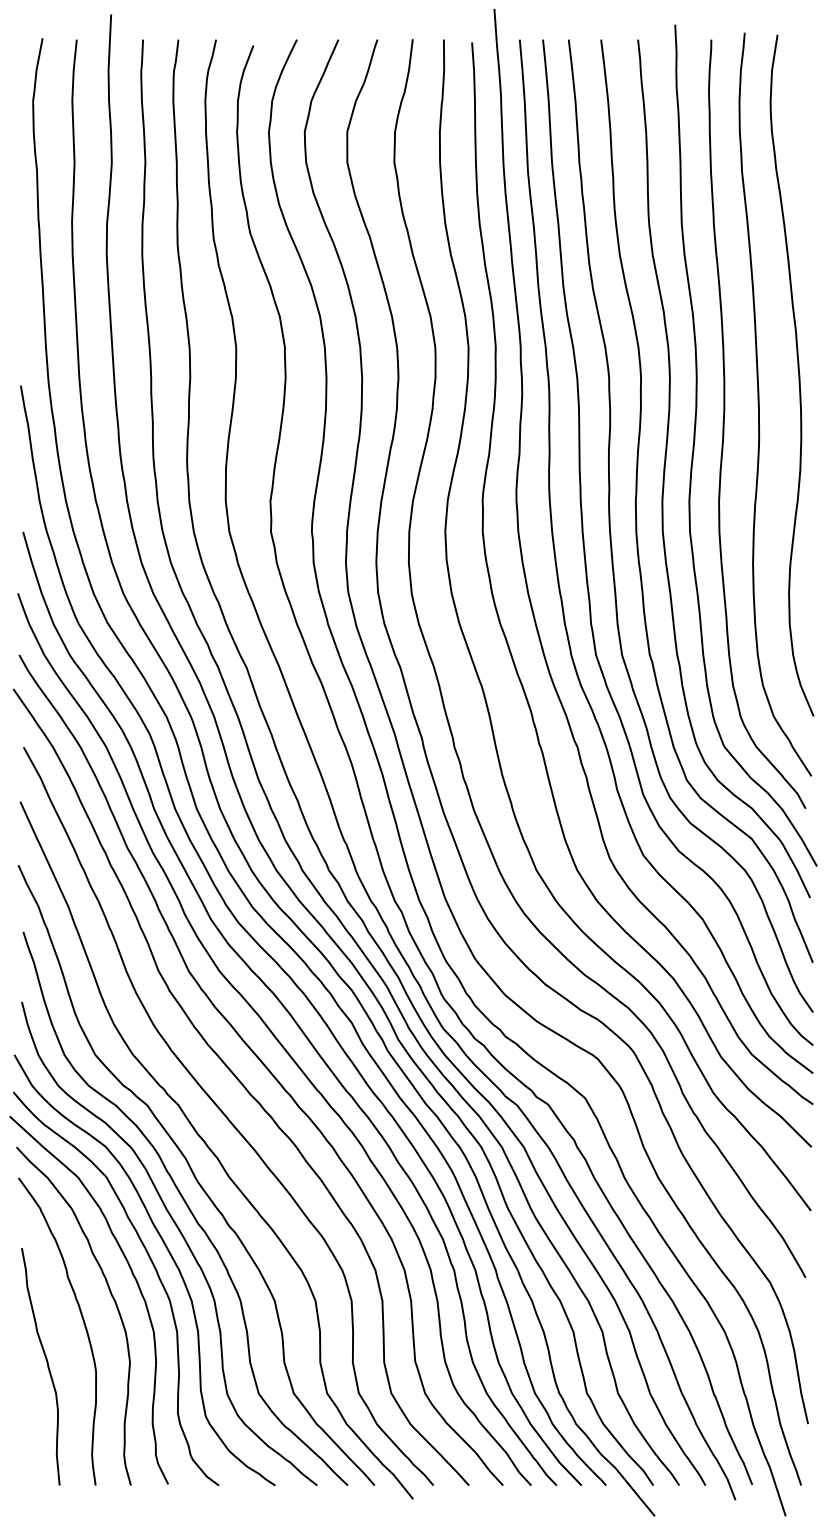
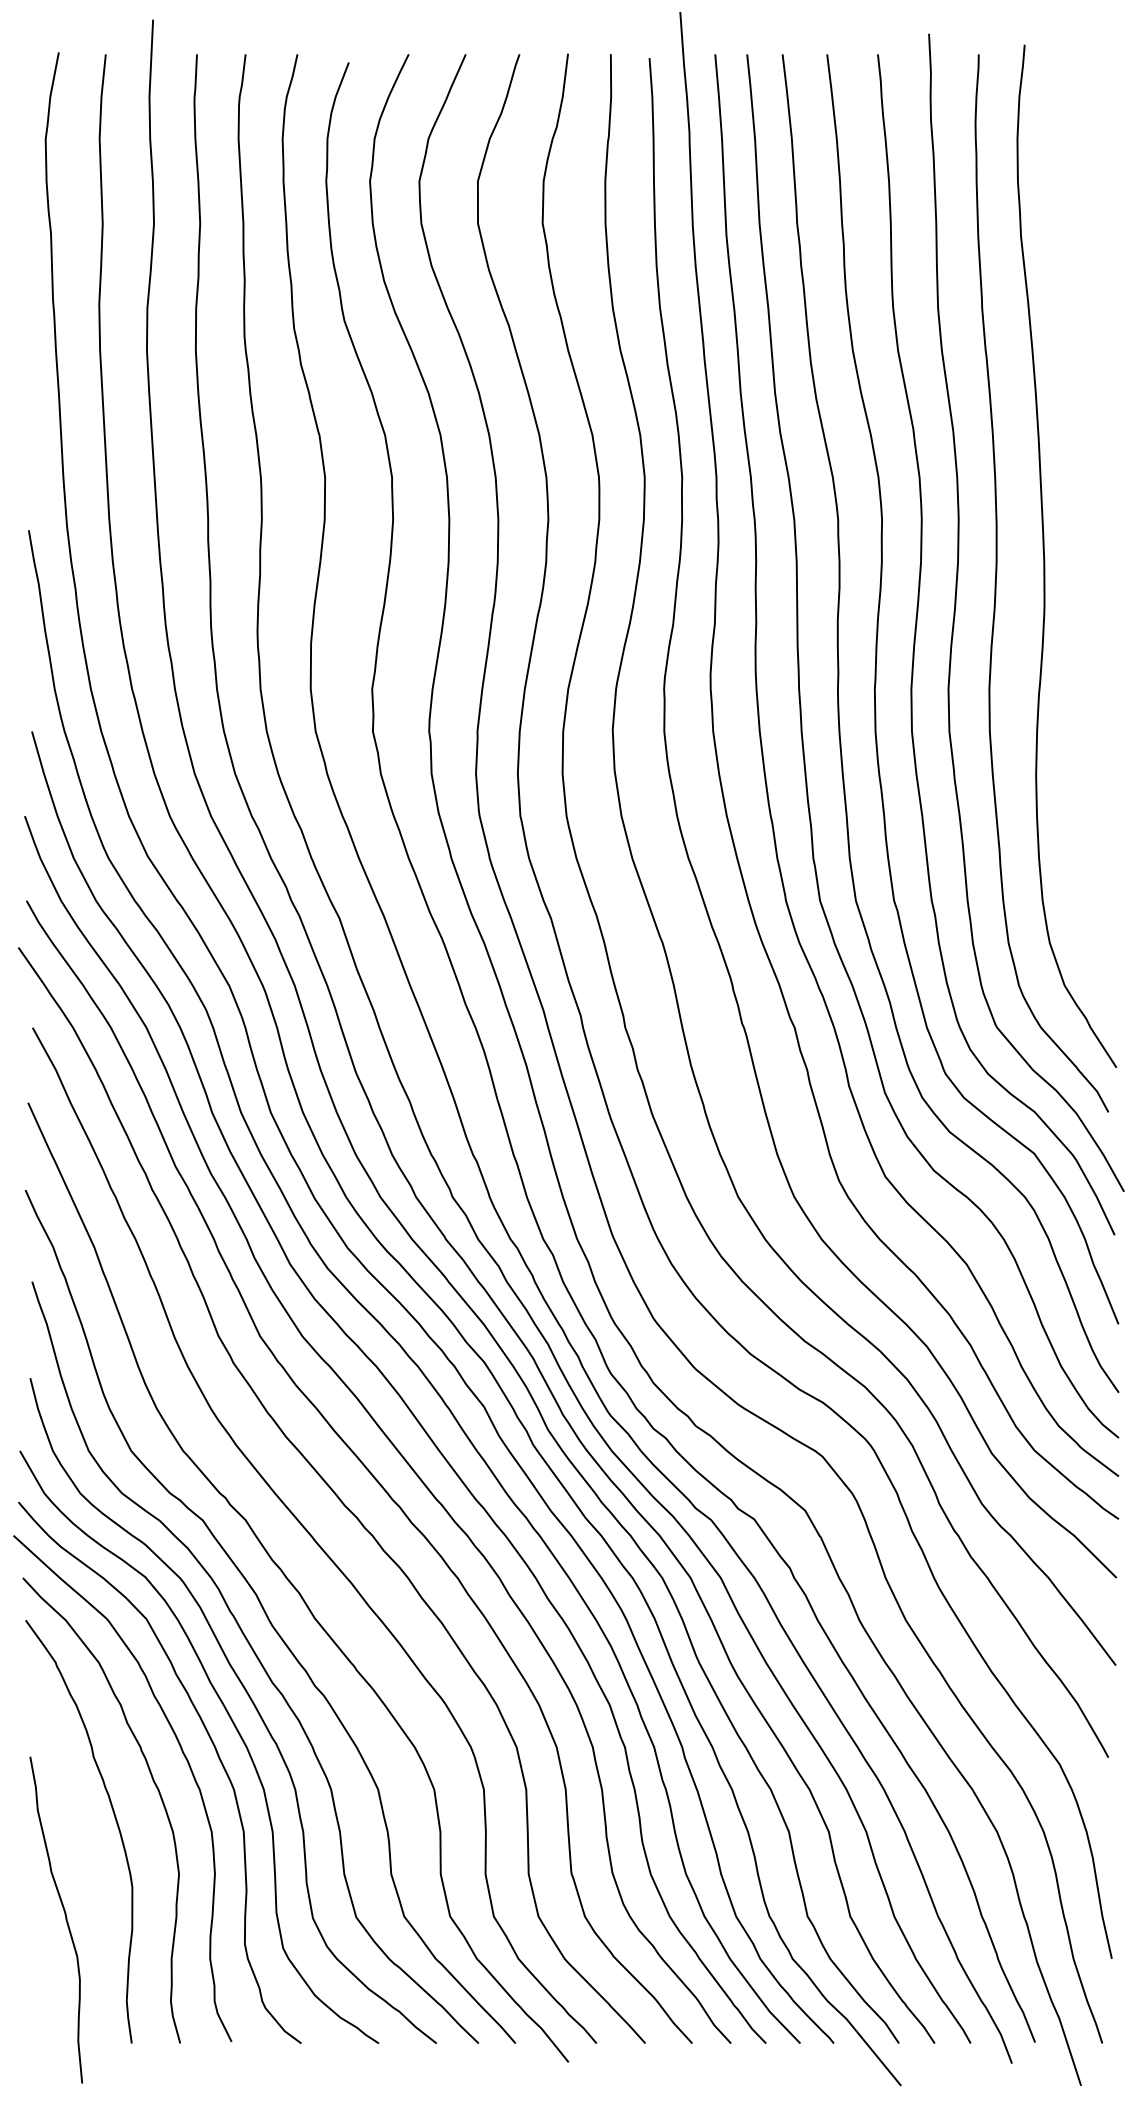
curve: (798, 375) -> (1098, 516), removed
curve: (47, 1366) -> (65, 1919), moved

